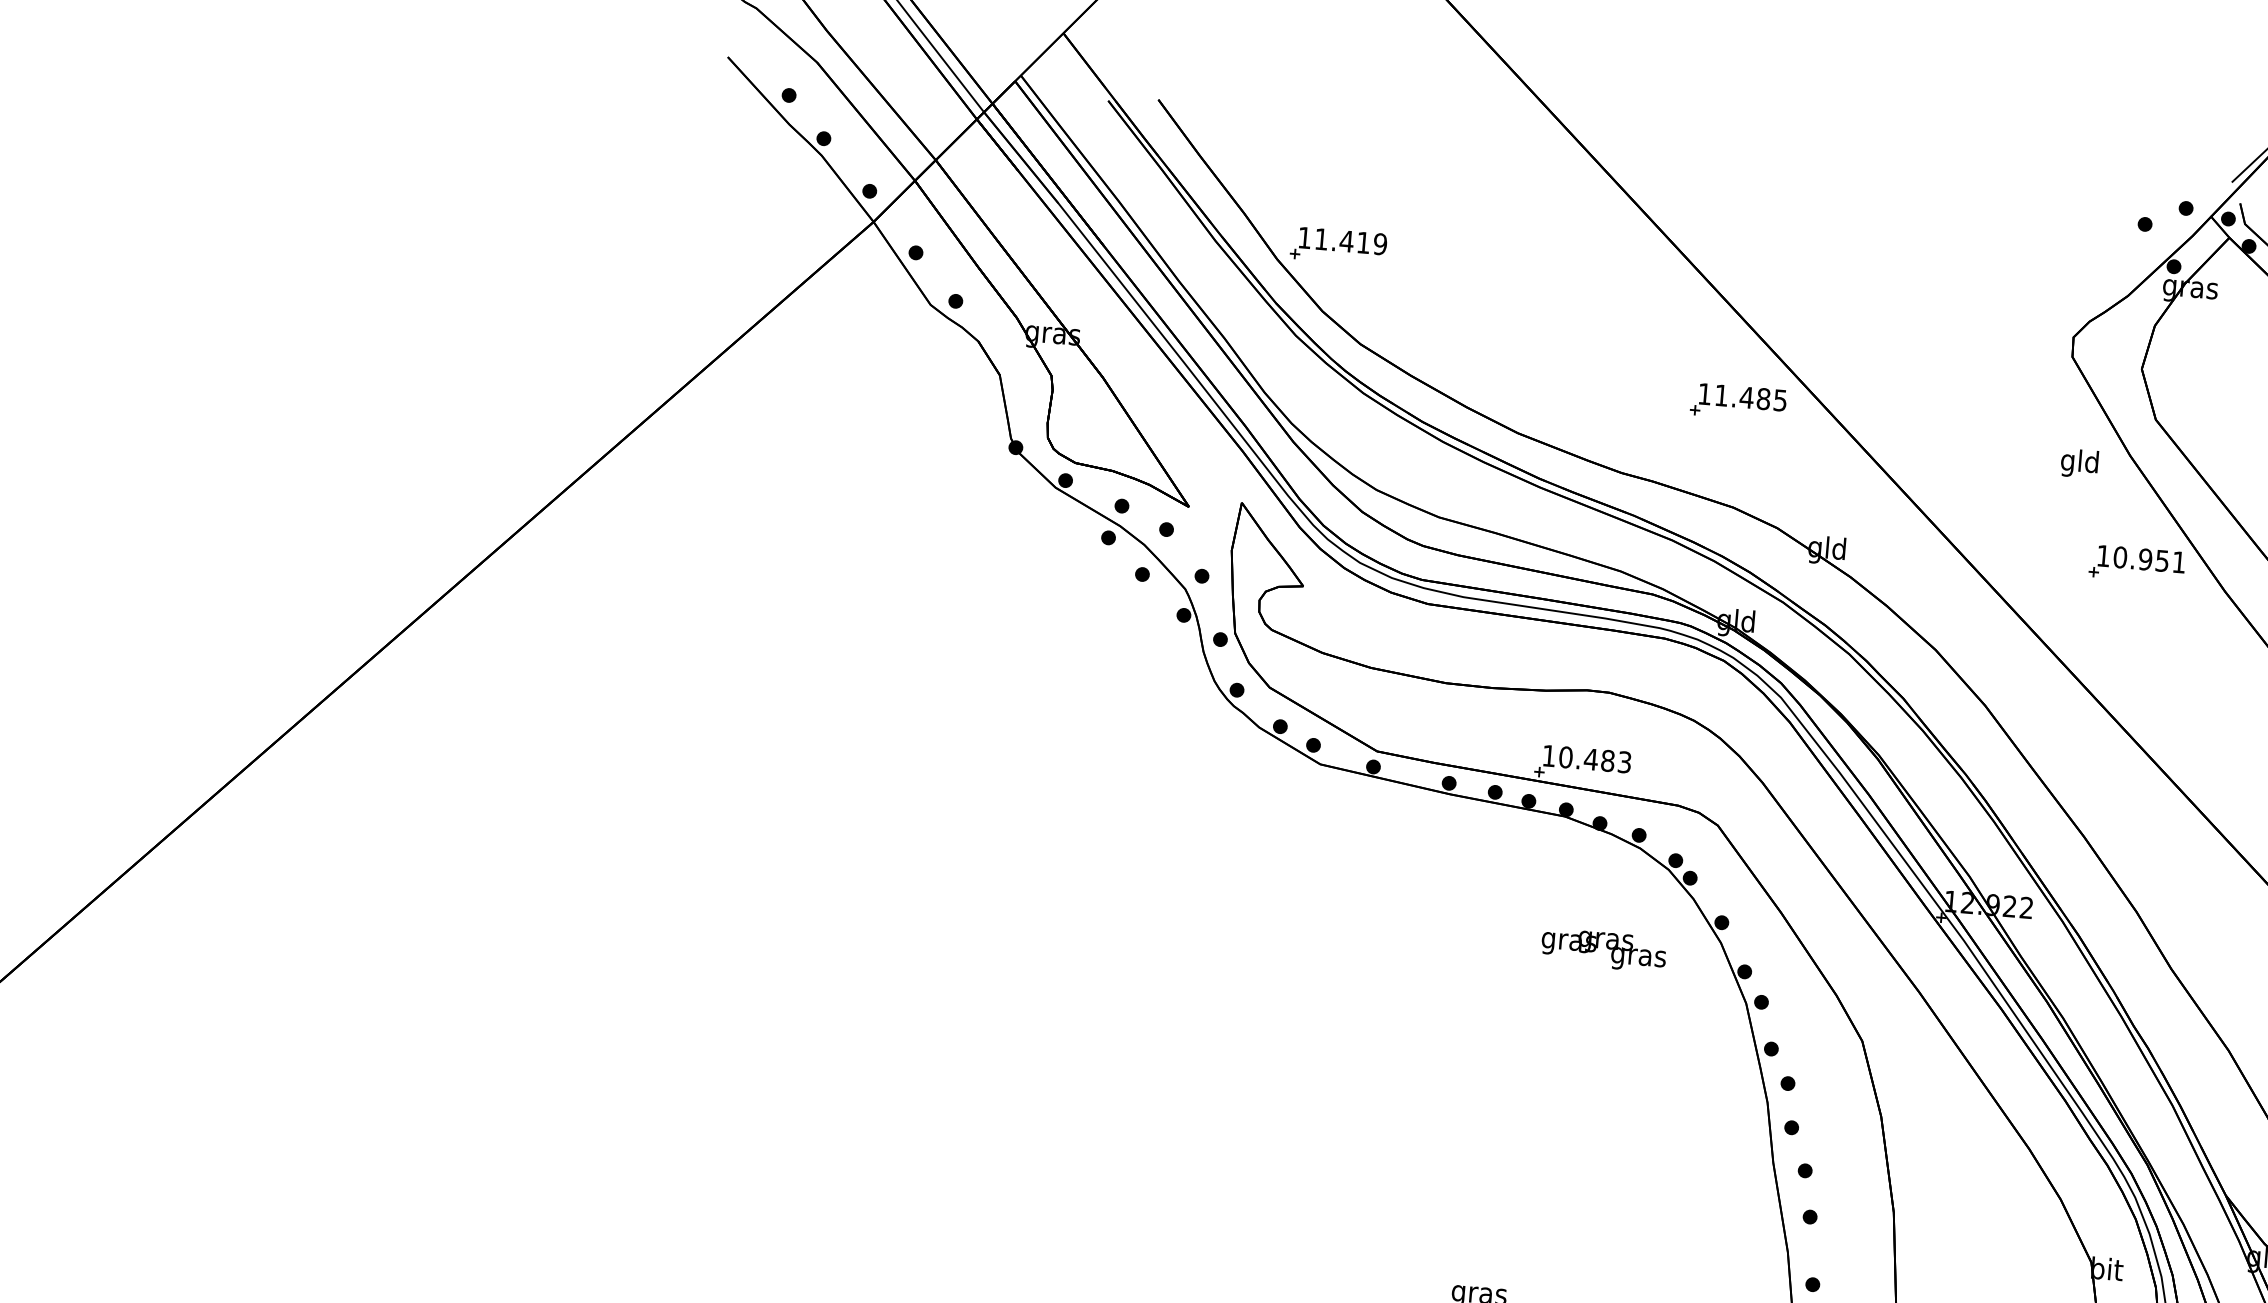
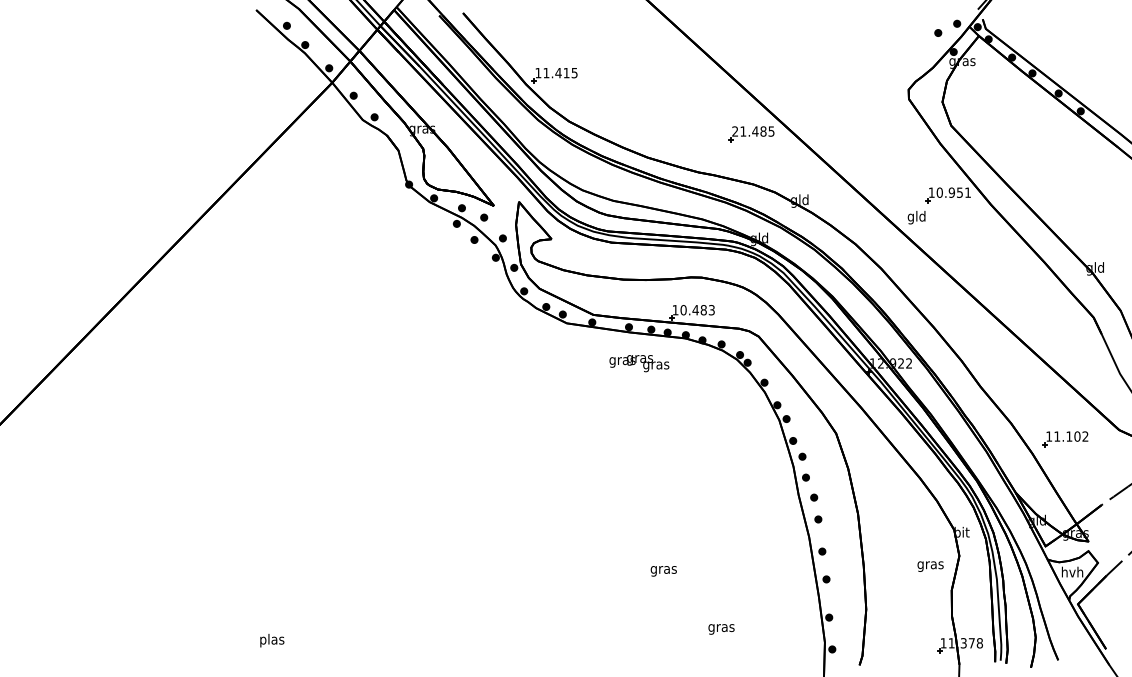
text: (1380, 242) -> (574, 72), 11.419 -> 11.415
text: (1703, 393) -> (734, 131), 11.485 -> 21.485
text: (2079, 463) -> (916, 217), moved
text: (1604, 950) -> (639, 363), moved

